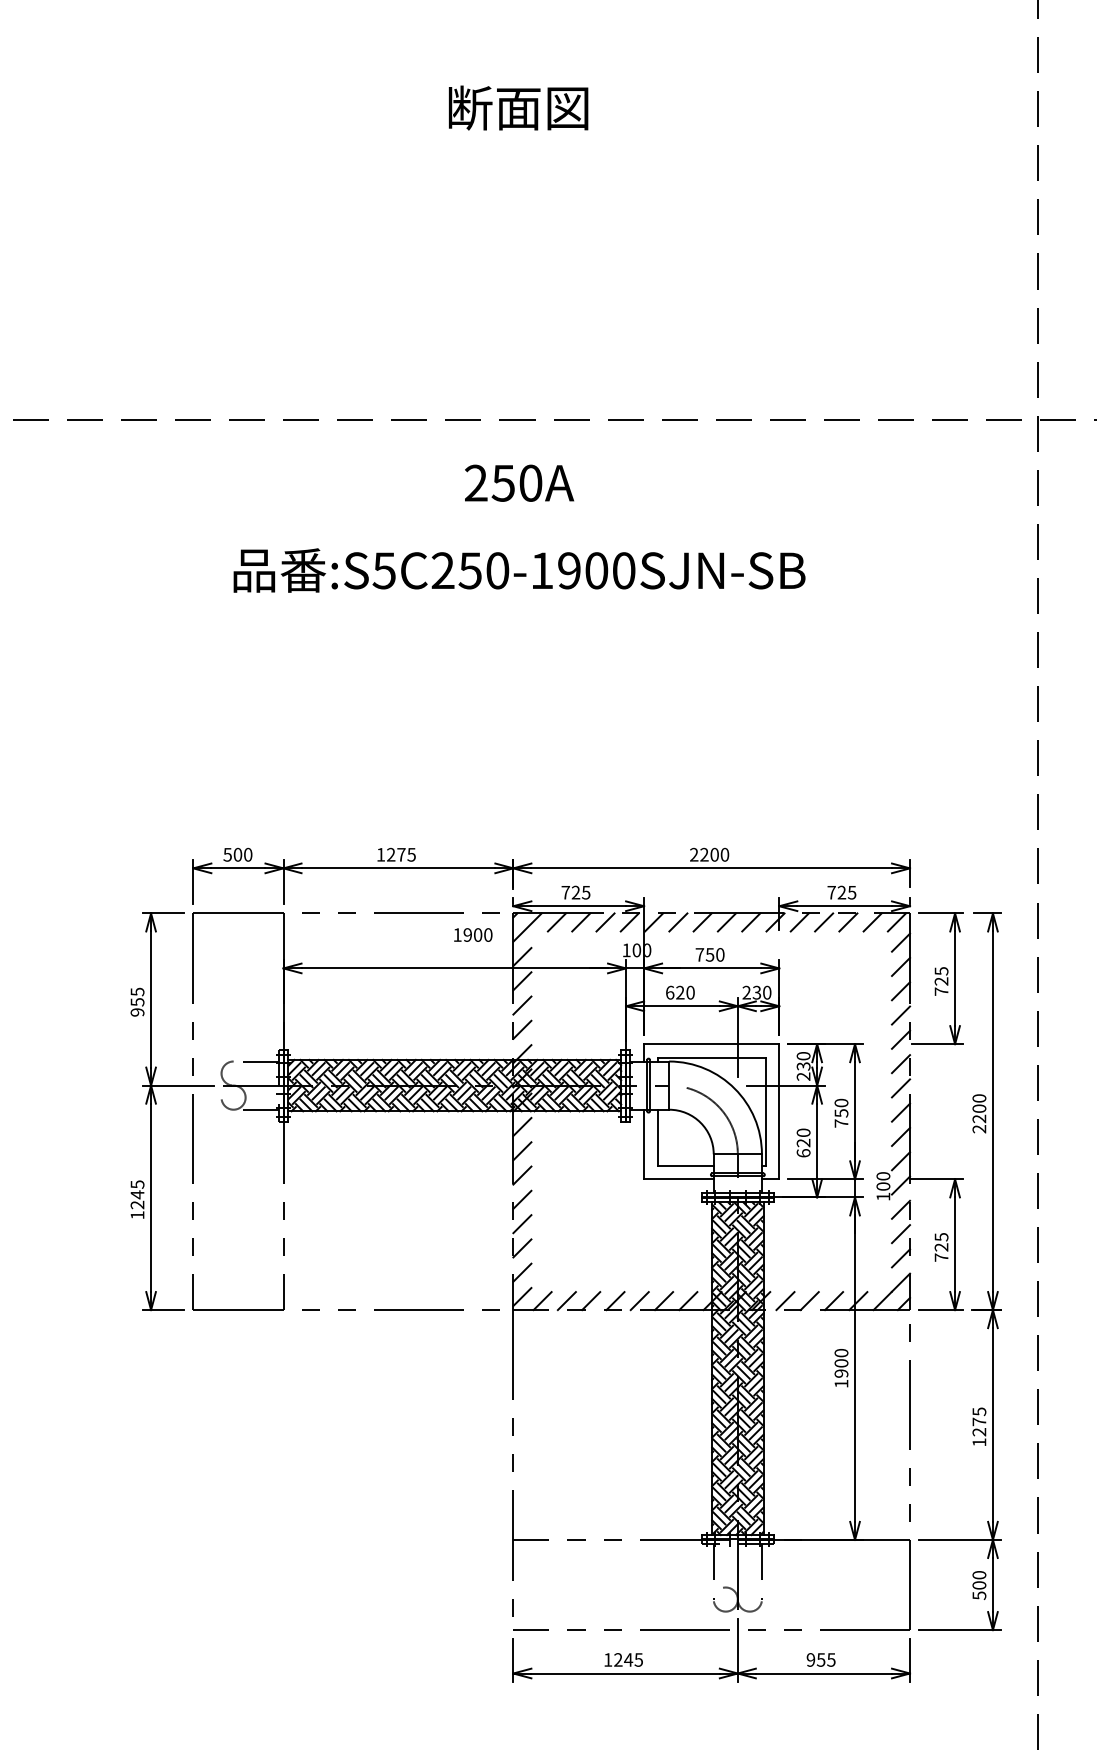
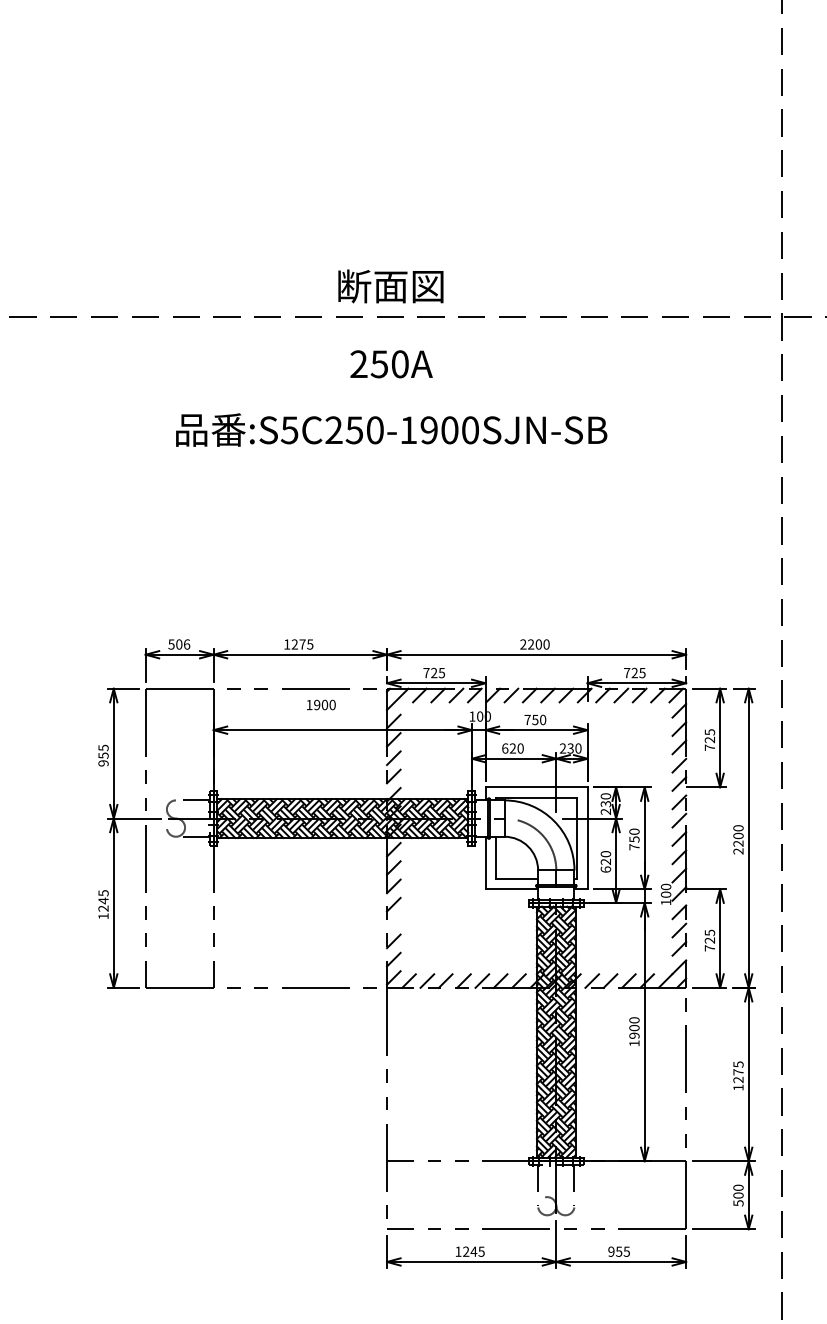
text: (518, 107) -> (390, 286), moved
text: (248, 854) -> (187, 644), 500 -> 506
text: (473, 934) -> (321, 704), moved
line: (522, 1224) -> (393, 923), removed

